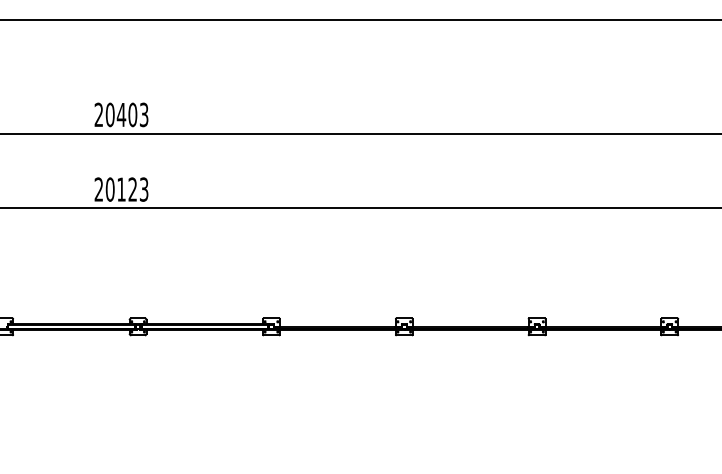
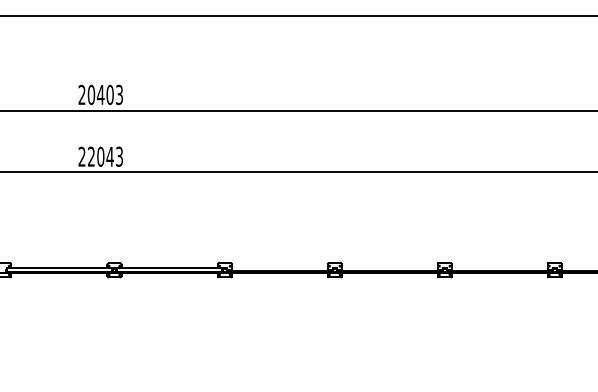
text: (121, 189) -> (100, 156), 20123 -> 22043

